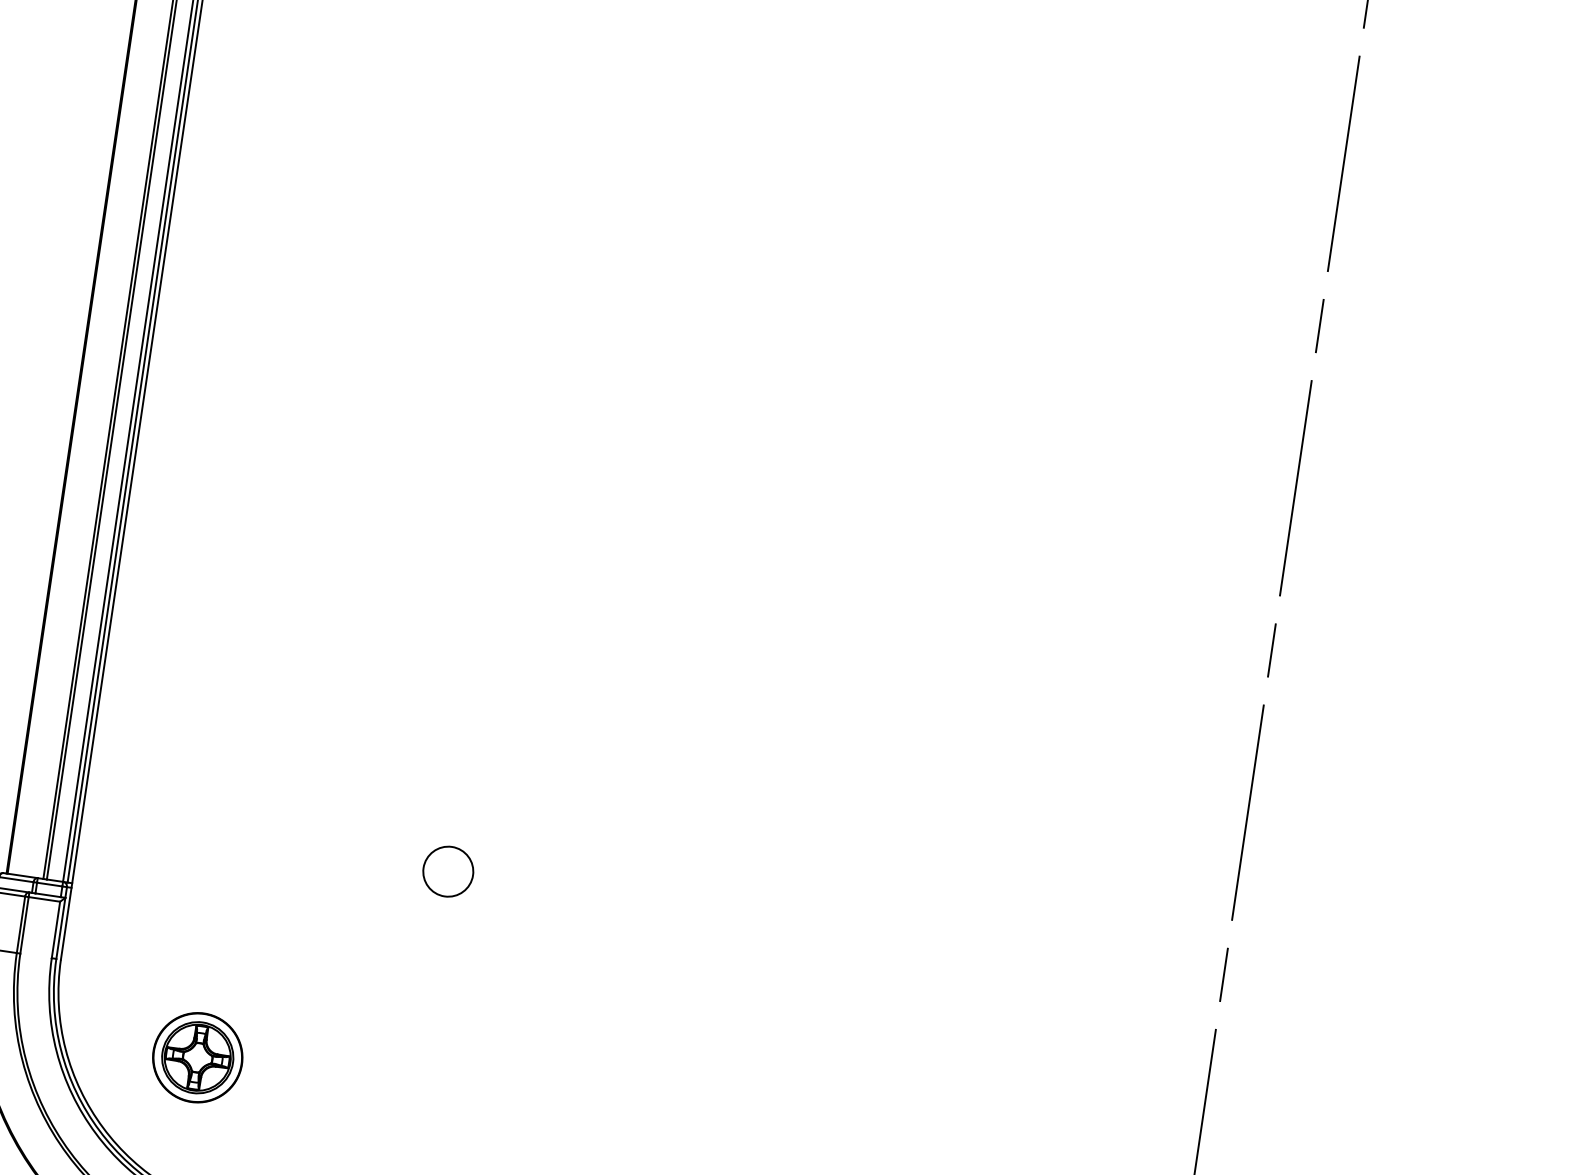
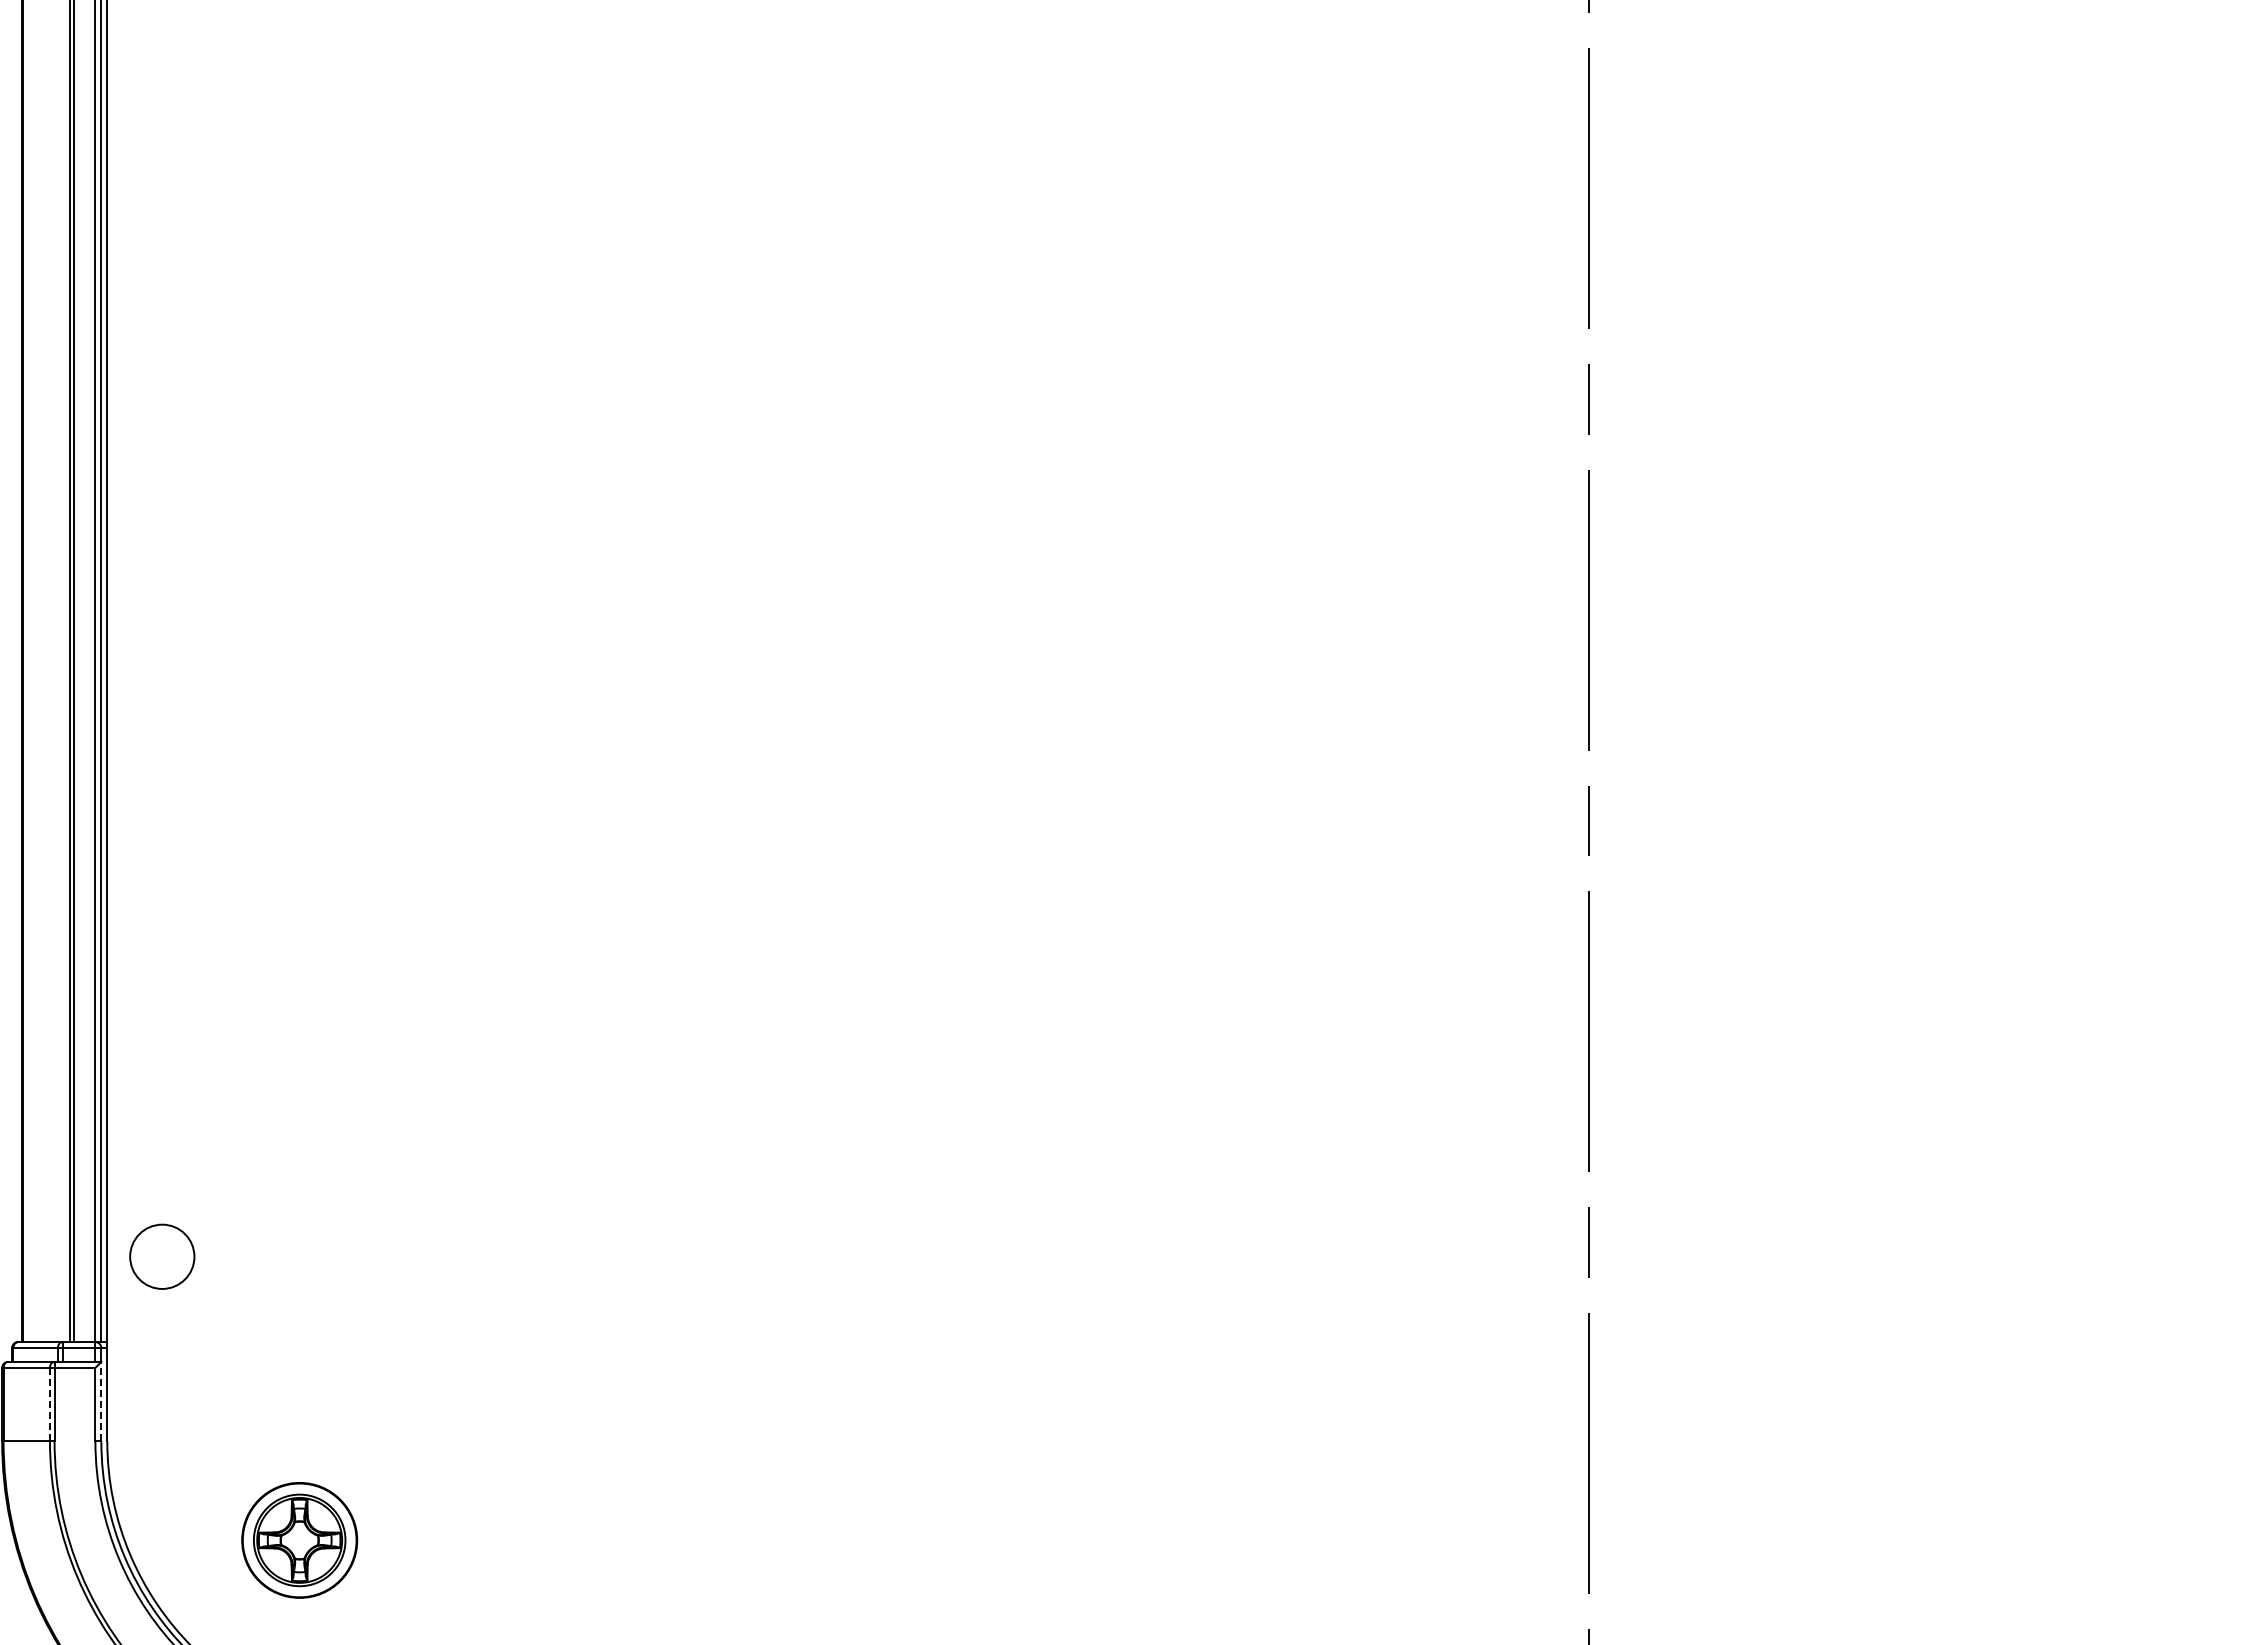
circle: (448, 871) -> (162, 1256), moved
line: (20, 924) -> (49, 1404), solid -> dashed
line: (61, 928) -> (101, 1401), solid -> dashed

